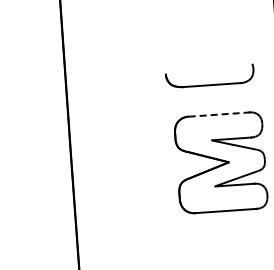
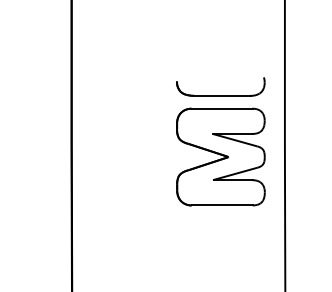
part: (210, 84) -> (220, 95), moved
line: (219, 114) -> (222, 108), dashed -> solid

